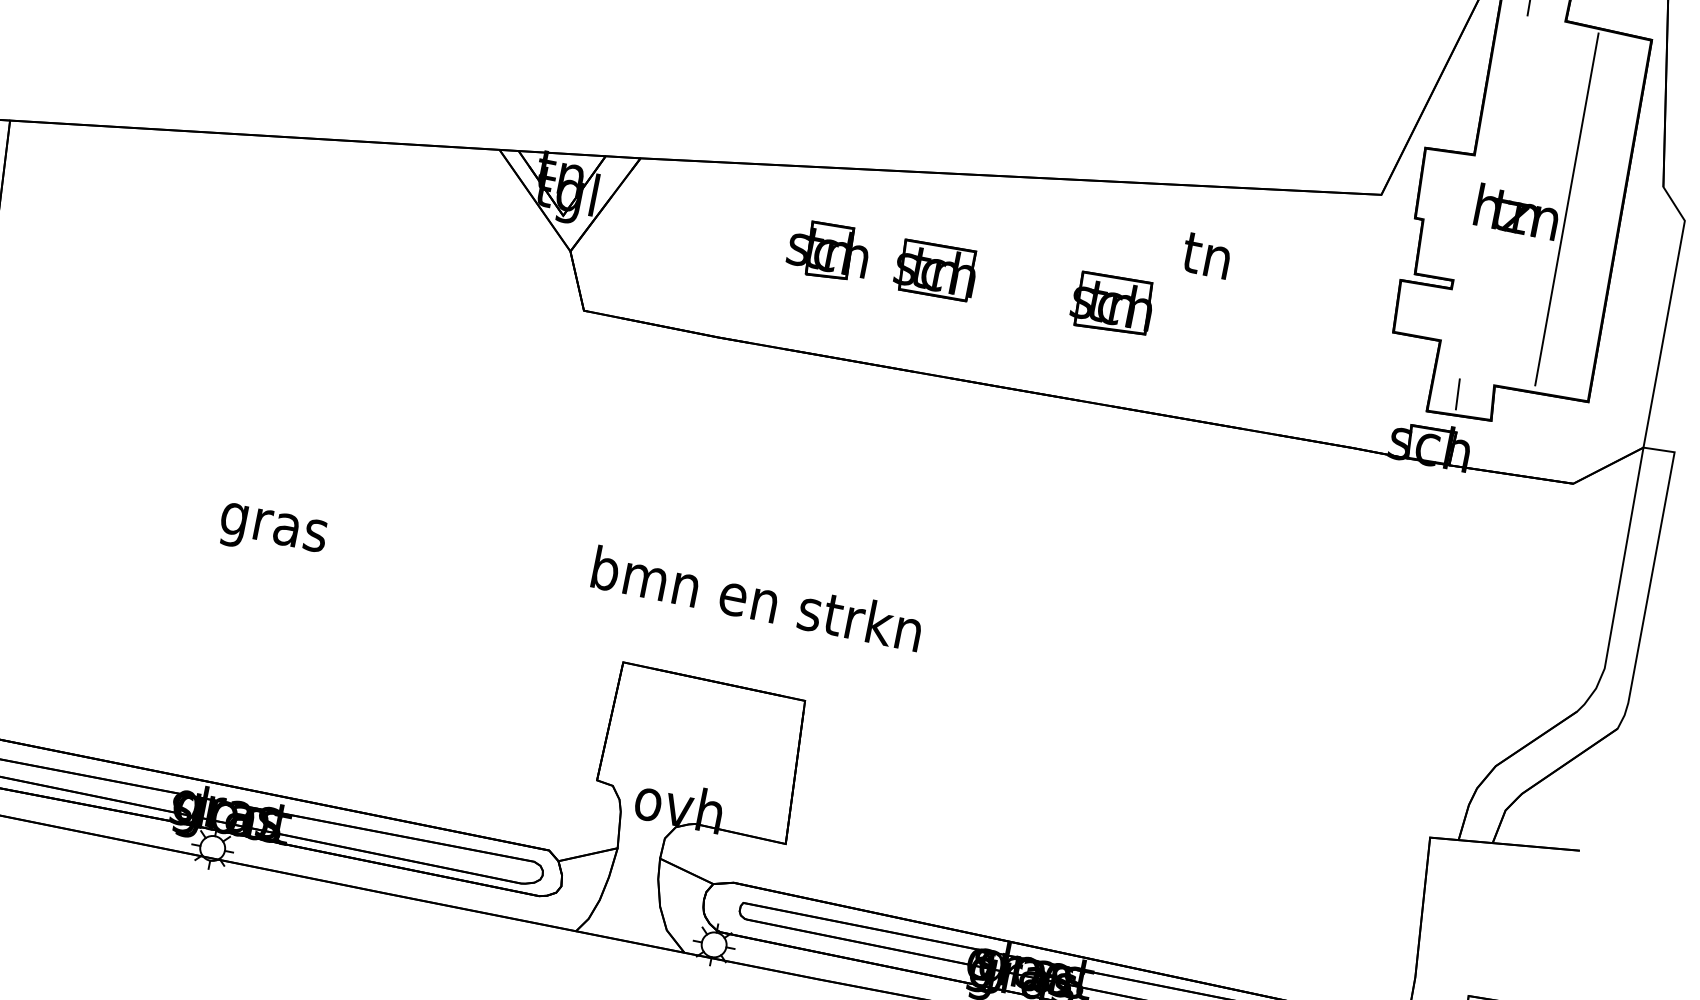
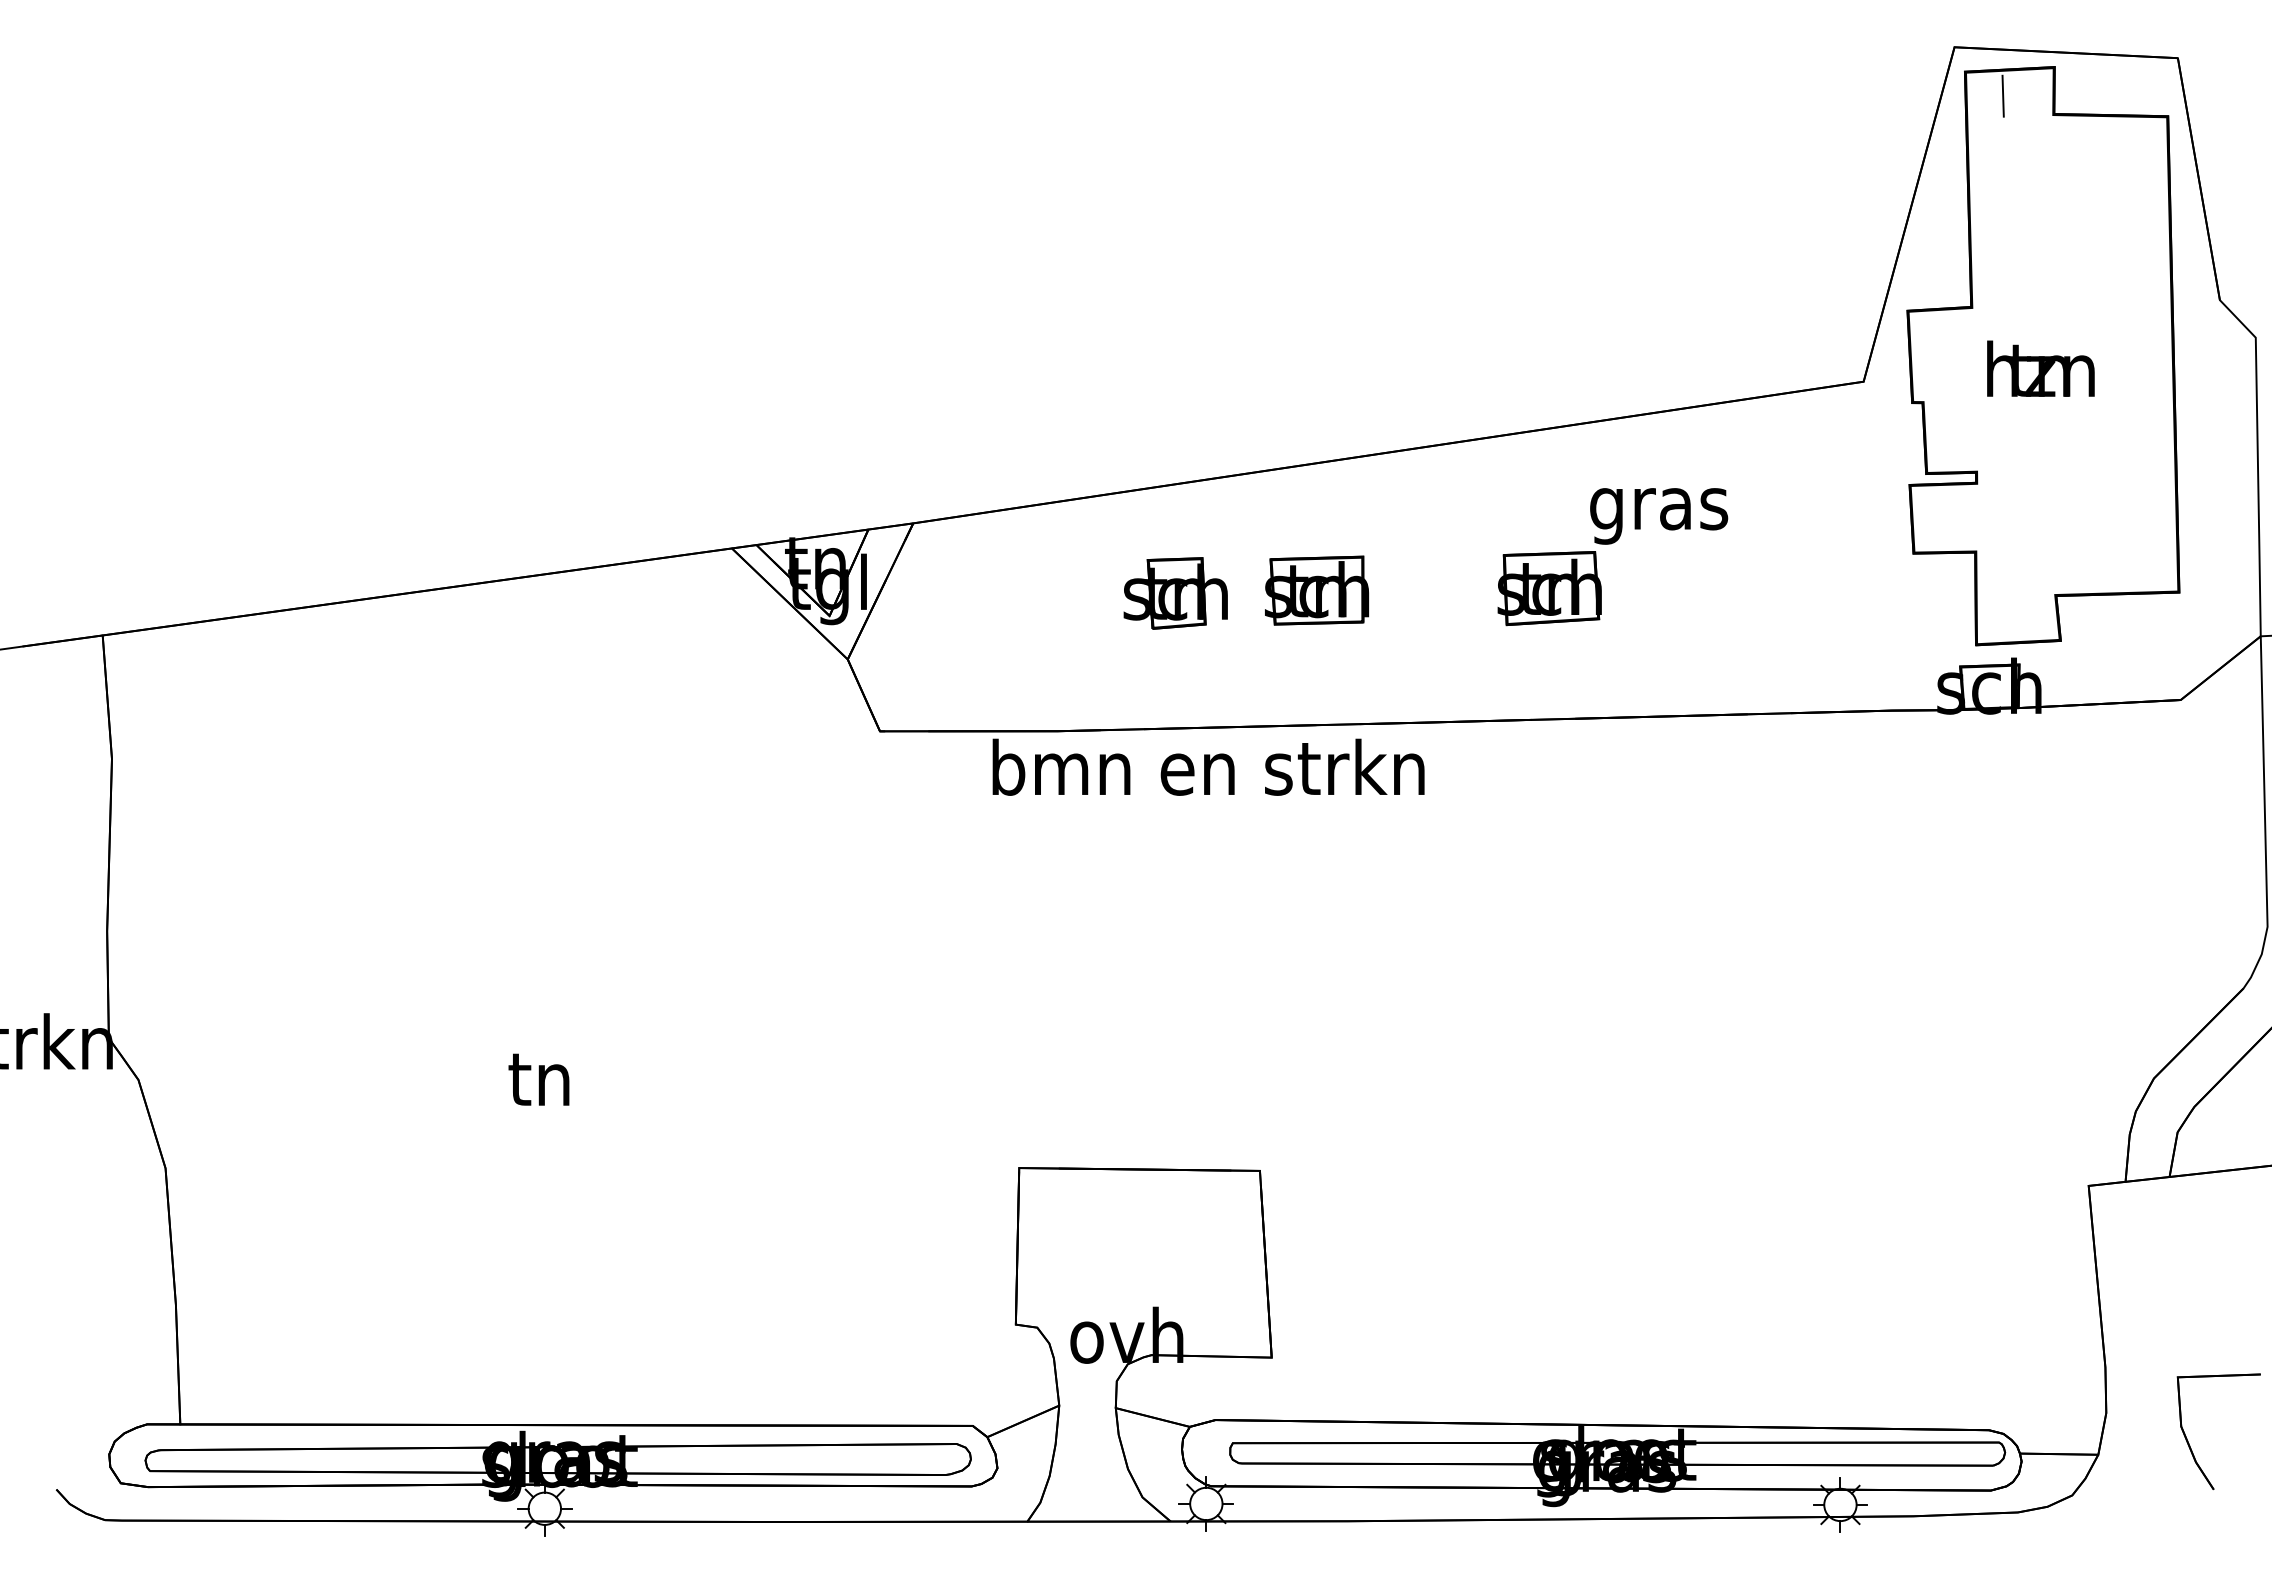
line: (1566, 208) -> (2102, 352), removed
text: (1207, 261) -> (1659, 510), tn -> gras
line: (1457, 394) -> (2011, 615), removed
text: (274, 528) -> (541, 1086), gras -> tn
text: (757, 598) -> (1208, 766), moved

